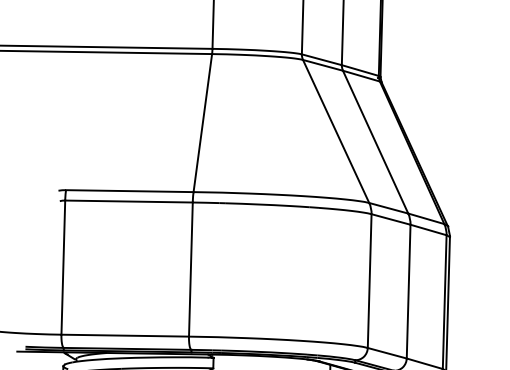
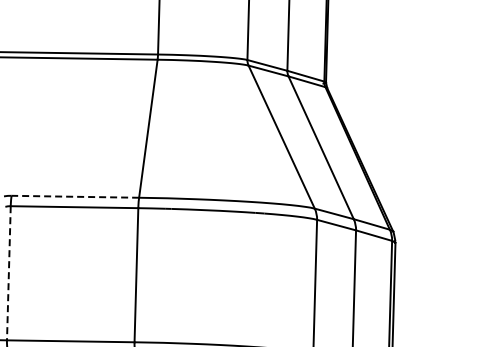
line: (129, 191) -> (75, 197), solid -> dashed
line: (63, 268) -> (9, 274), solid -> dashed

